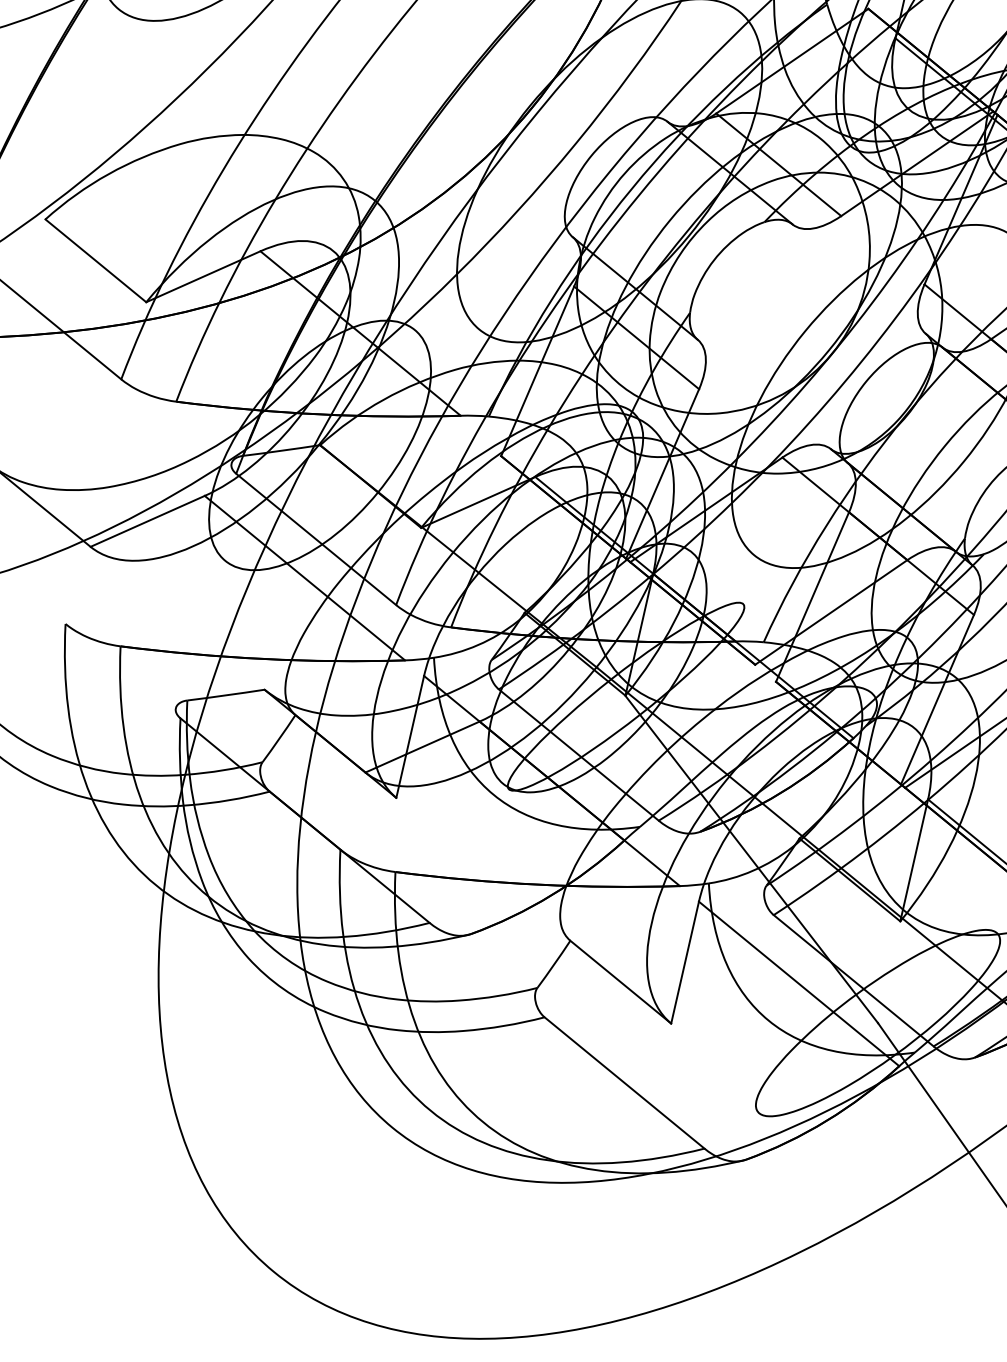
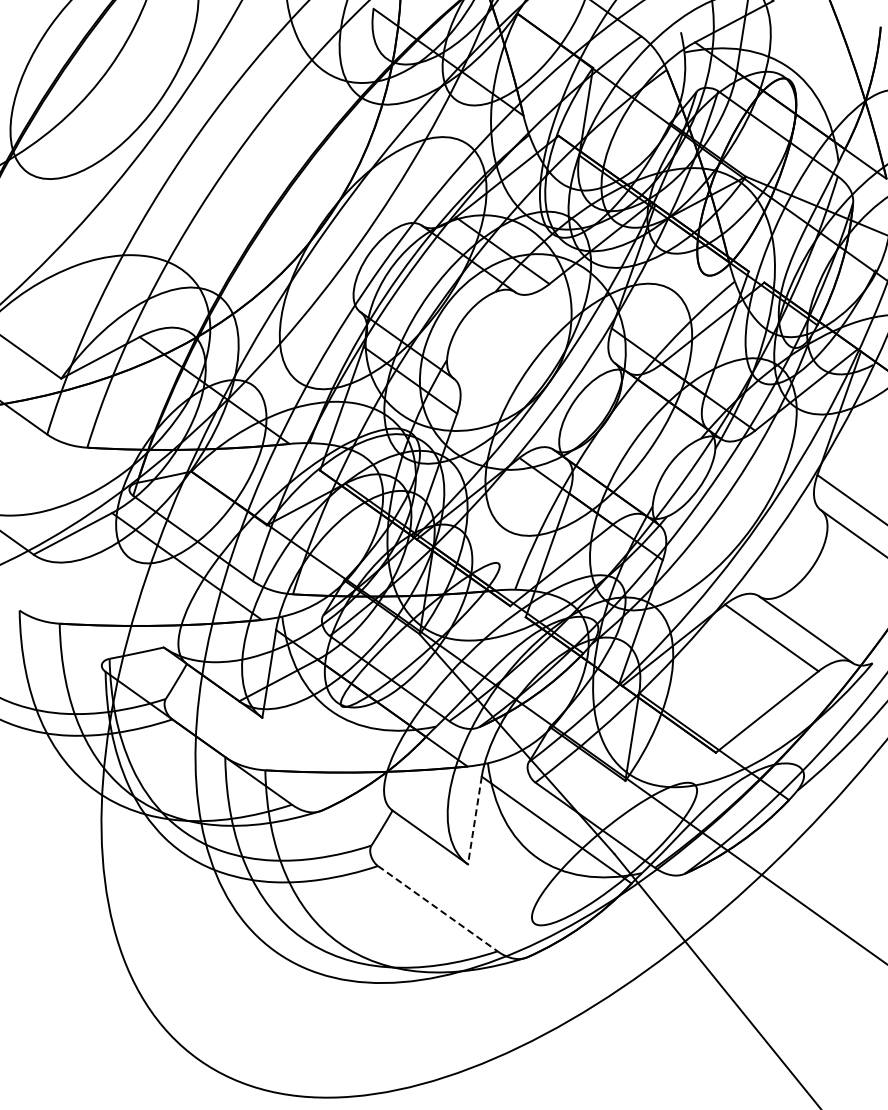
line: (684, 963) -> (474, 821), solid -> dashed
line: (625, 1084) -> (438, 909), solid -> dashed

